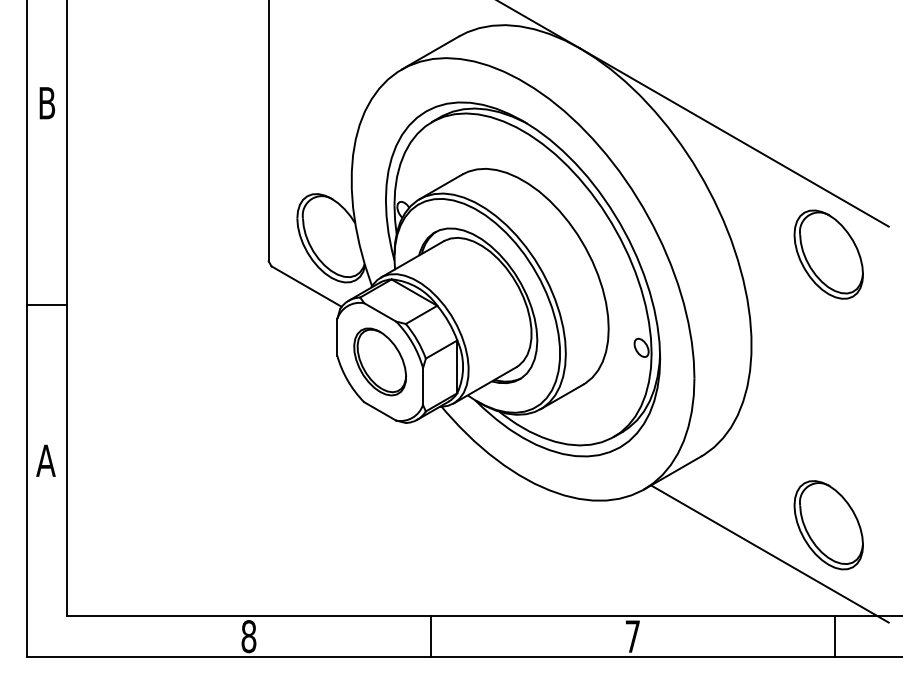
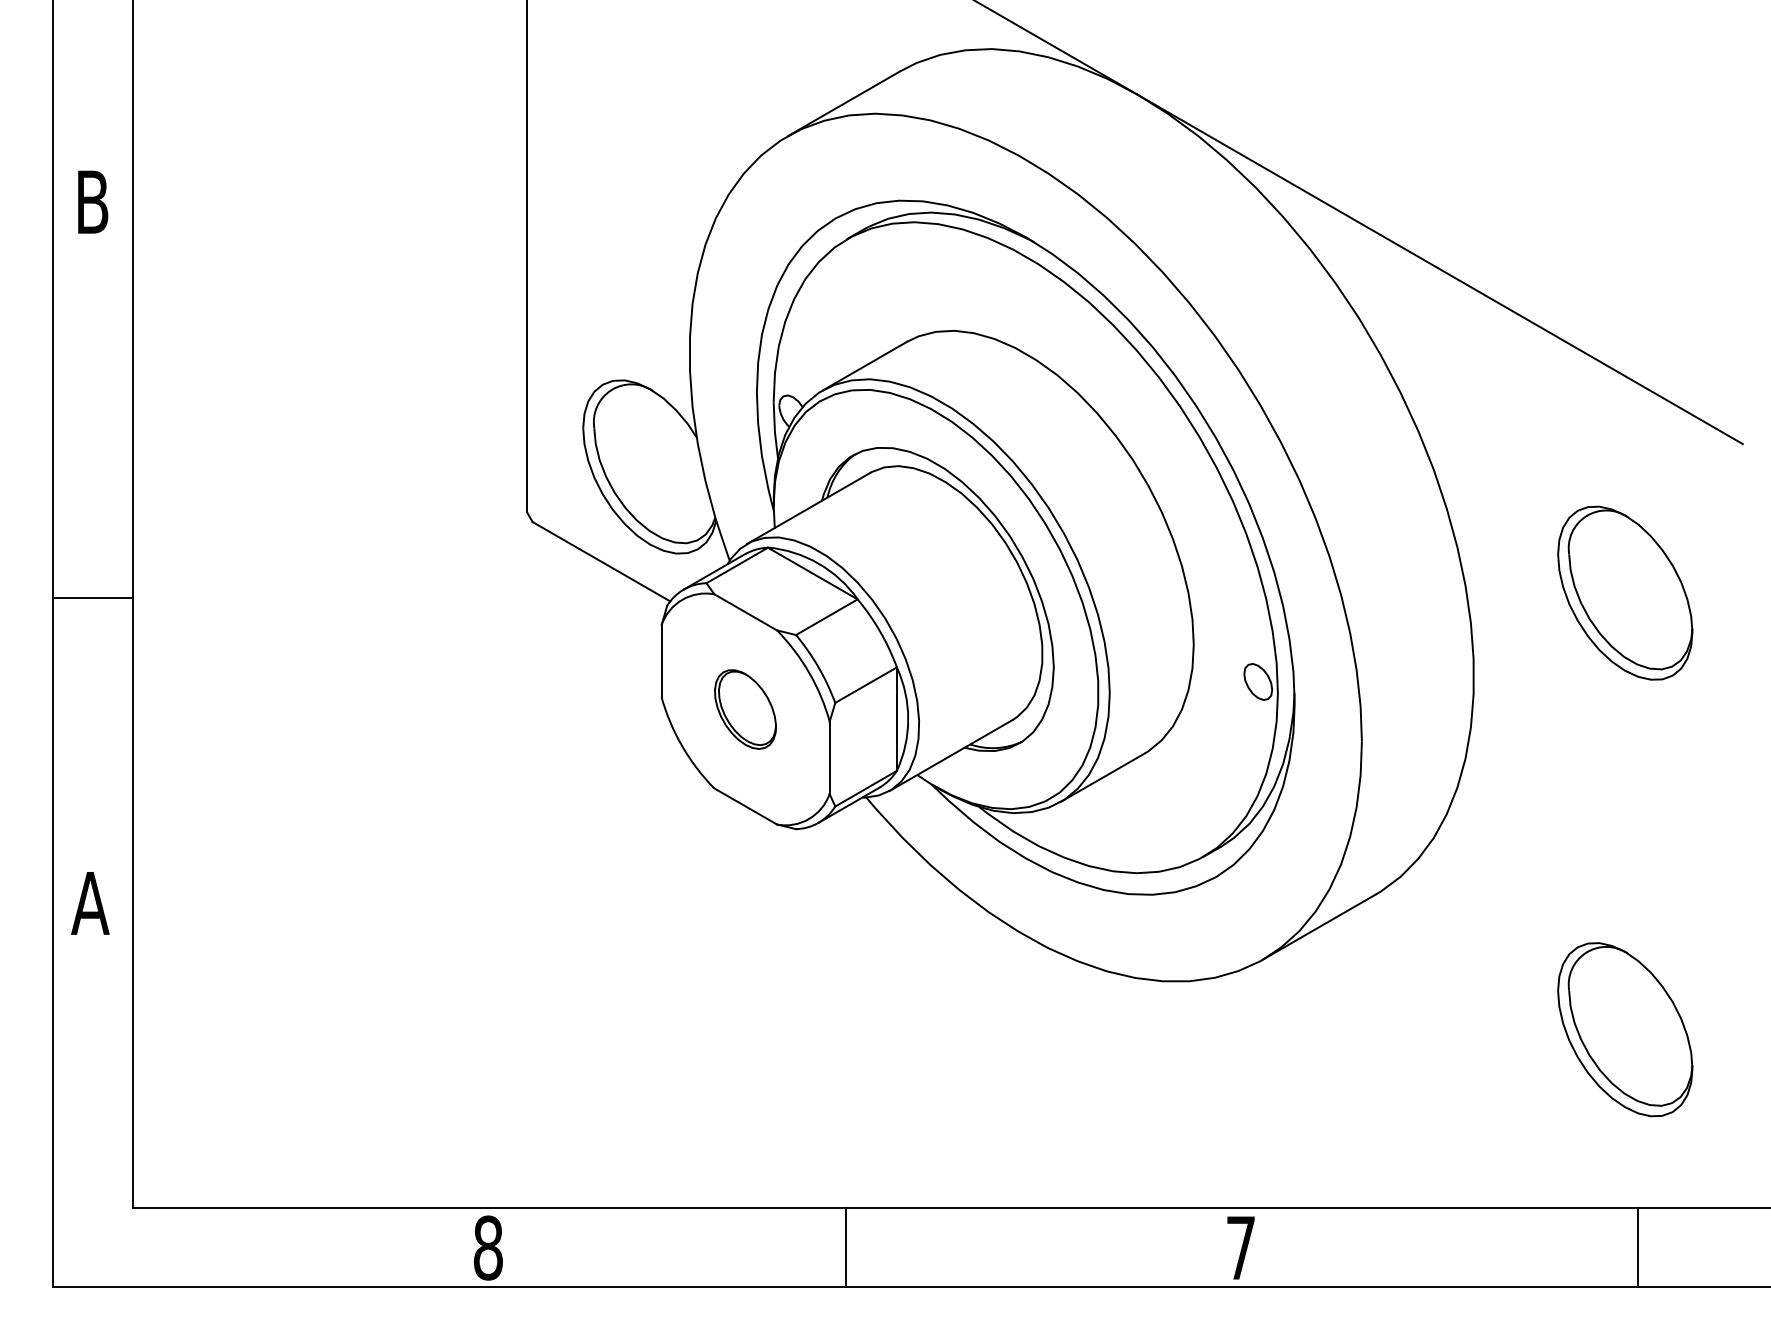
part: (828, 254) -> (1624, 592), moved
part: (379, 361) -> (744, 708), size x0.6
line: (769, 553) -> (1509, 1085), removed

